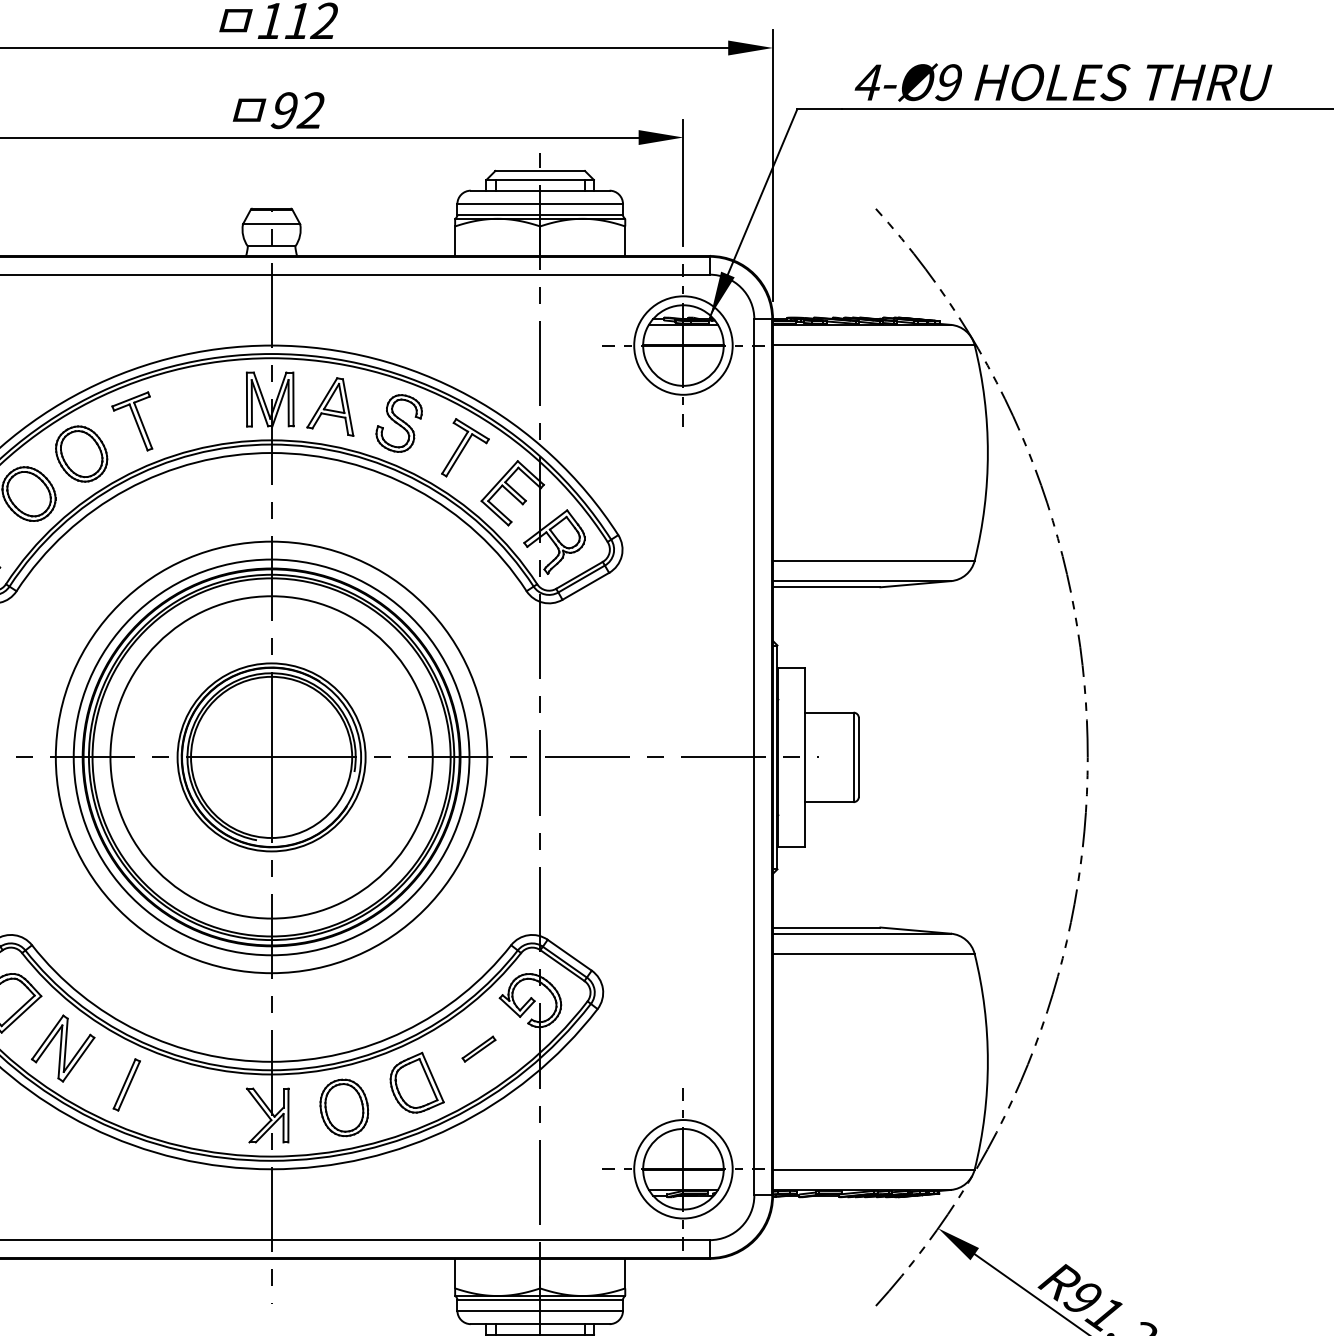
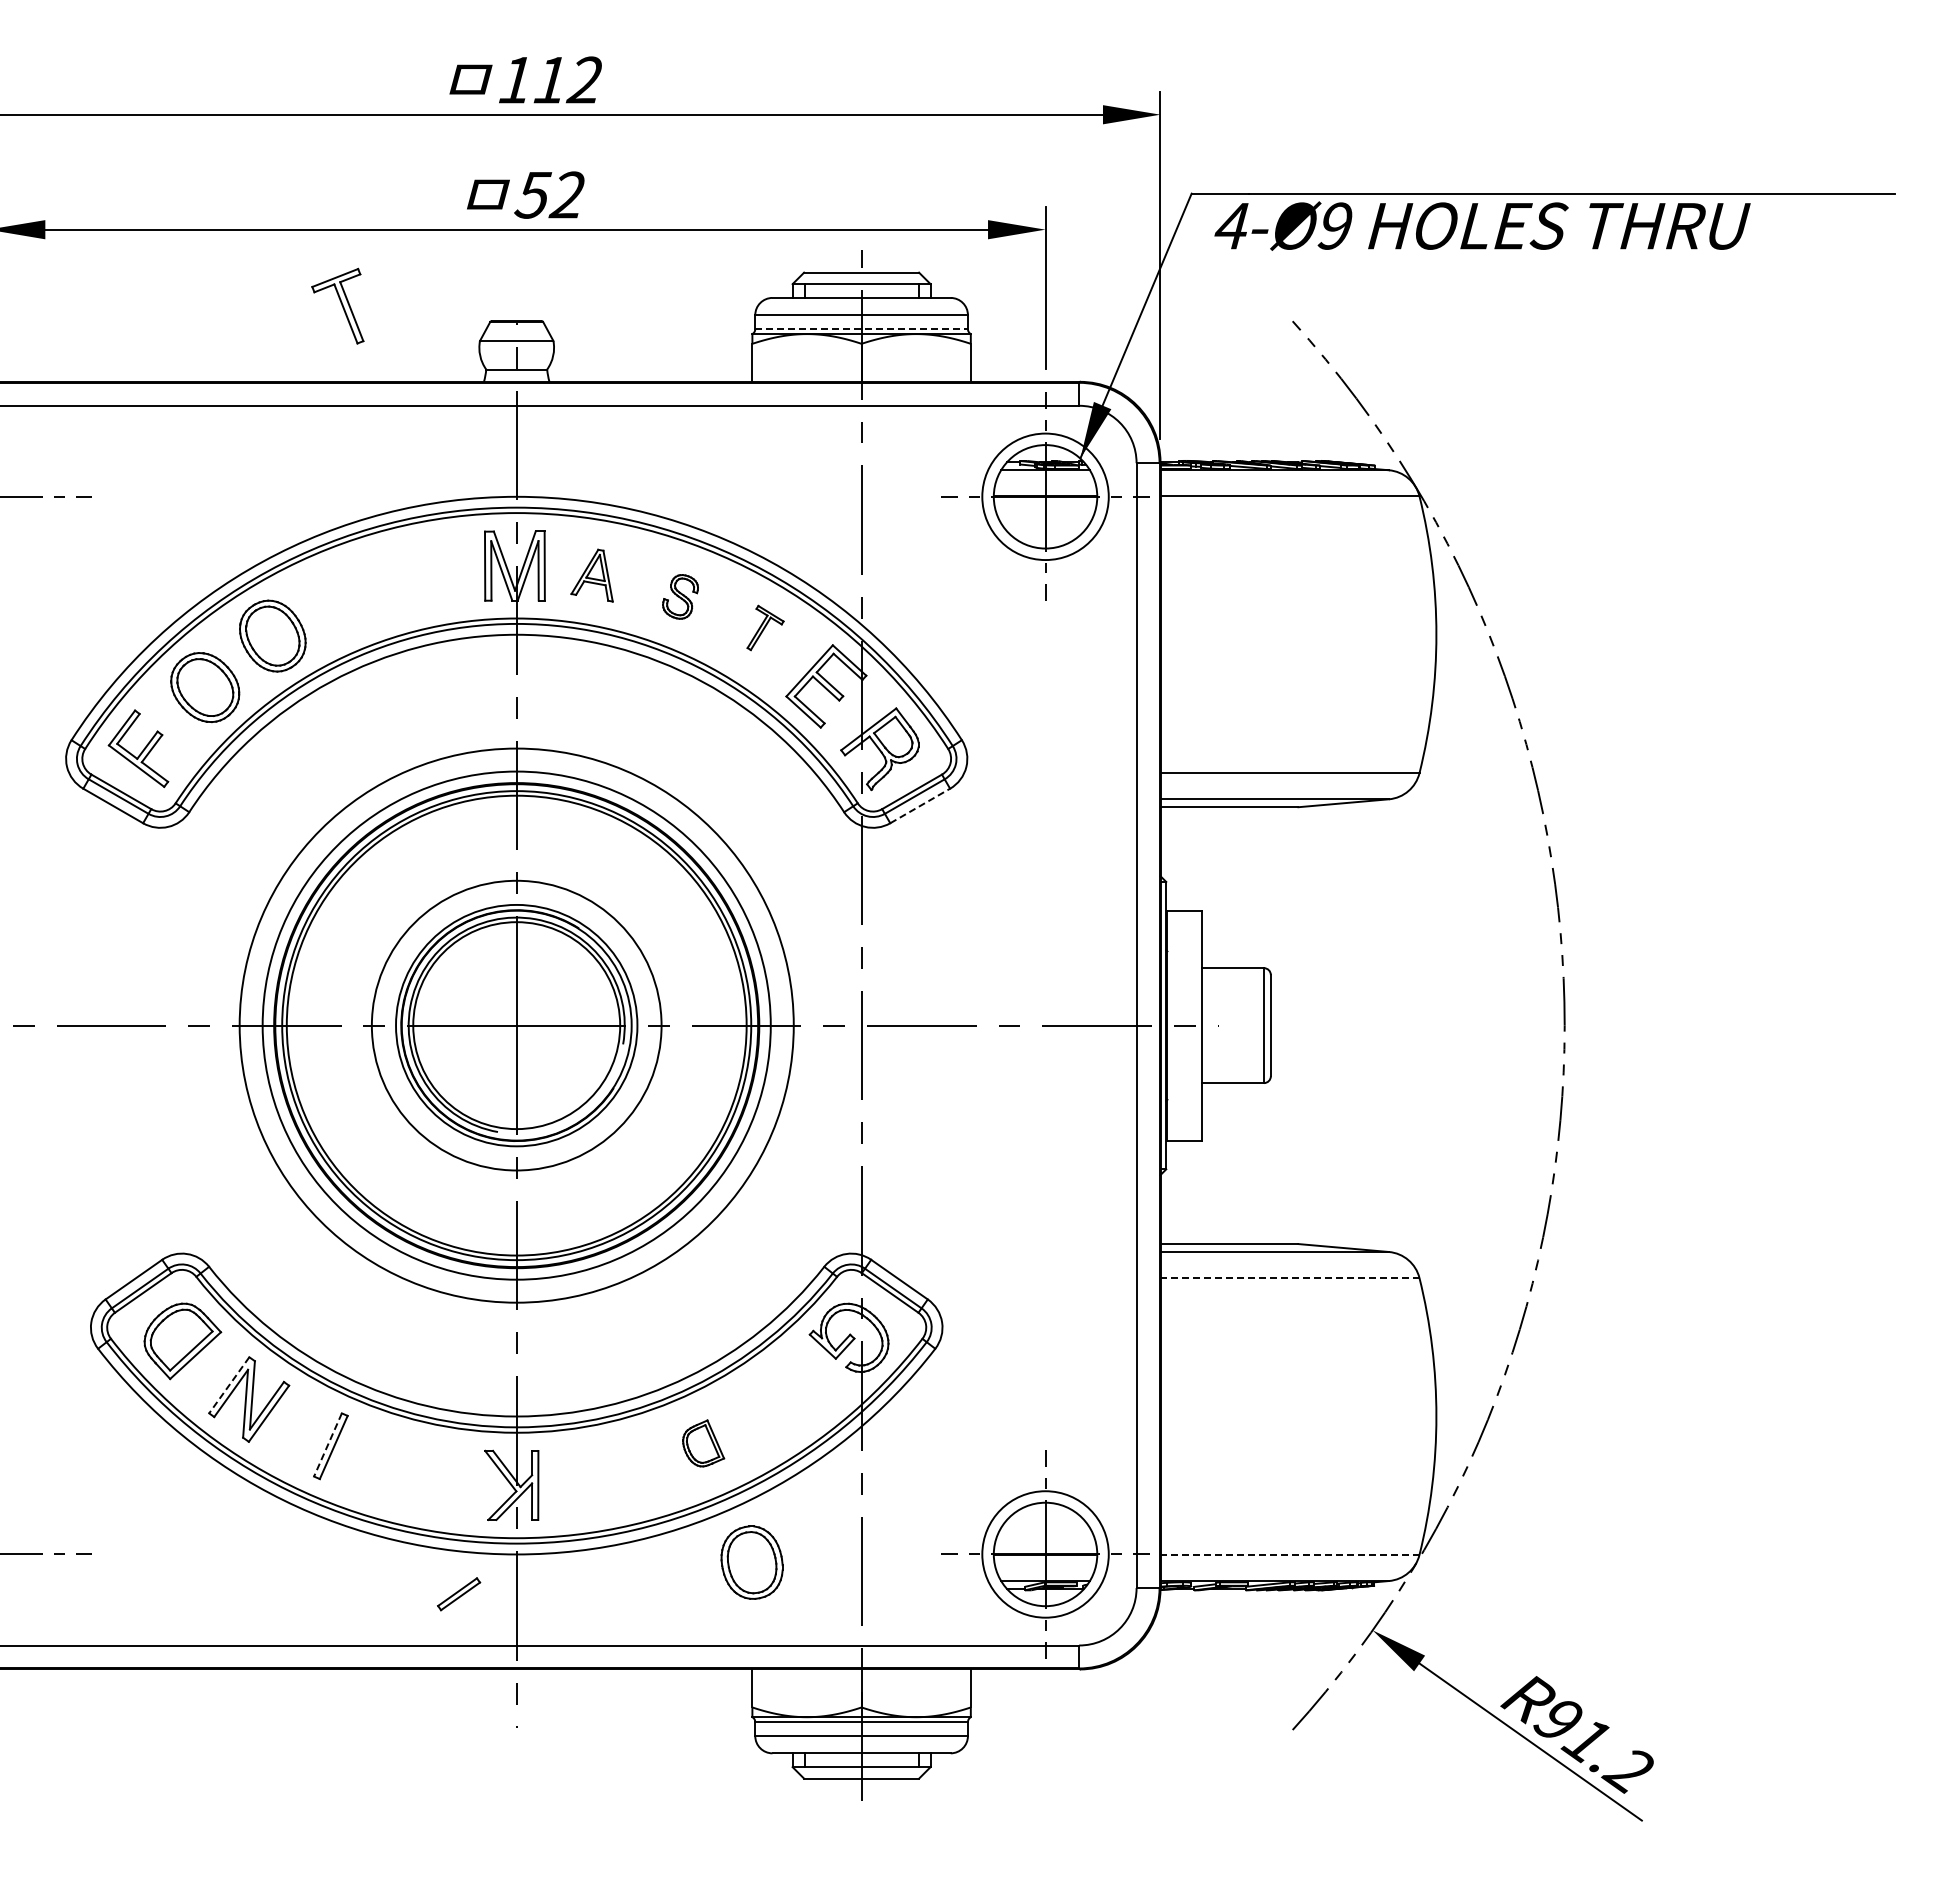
text: (1063, 82) -> (1482, 225), moved
text: (284, 110) -> (533, 194), 92 -> 52
line: (540, 215) -> (862, 329), solid -> dashed
part: (329, 406) -> (591, 575), size x0.7
part: (132, 420) -> (337, 305), moved
part: (399, 423) -> (680, 596), size x0.6
part: (465, 447) -> (765, 627), size x0.6
line: (586, 585) -> (920, 805), solid -> dashed
circle: (271, 757) -> (516, 1025), size x0.7
line: (873, 954) -> (1289, 1278), solid -> dashed
line: (47, 1037) -> (228, 1385), solid -> dashed
part: (479, 1049) -> (459, 1594), moved
part: (417, 1082) -> (703, 1443), size x0.6
line: (124, 1083) -> (327, 1444), solid -> dashed
part: (343, 1107) -> (751, 1562), moved
line: (873, 1169) -> (1289, 1554), solid -> dashed

